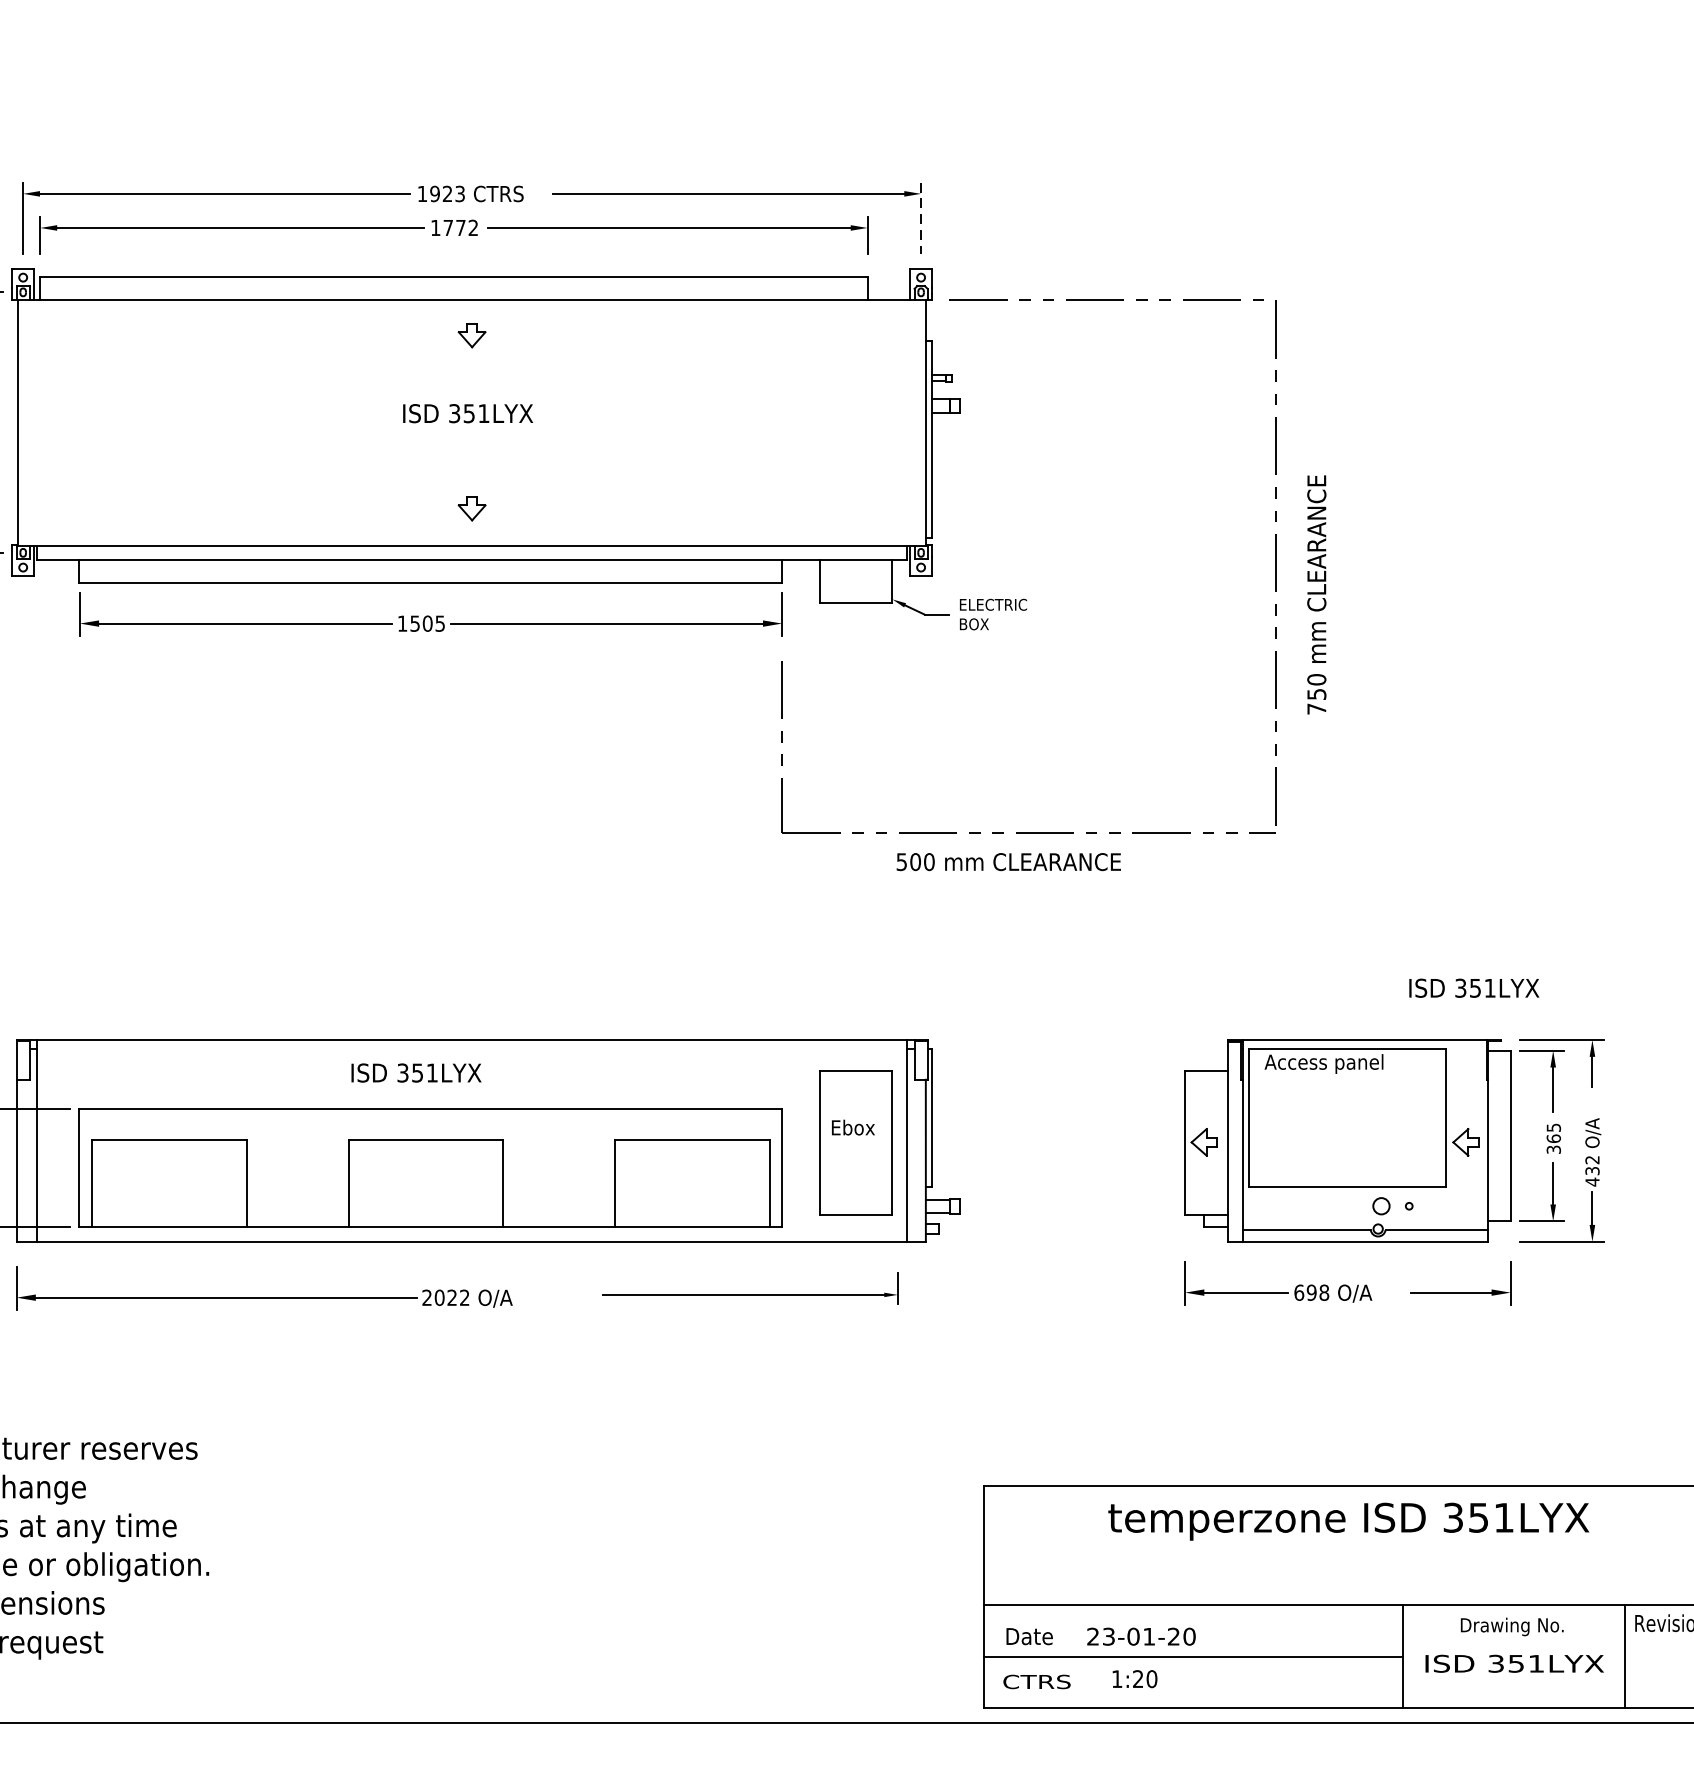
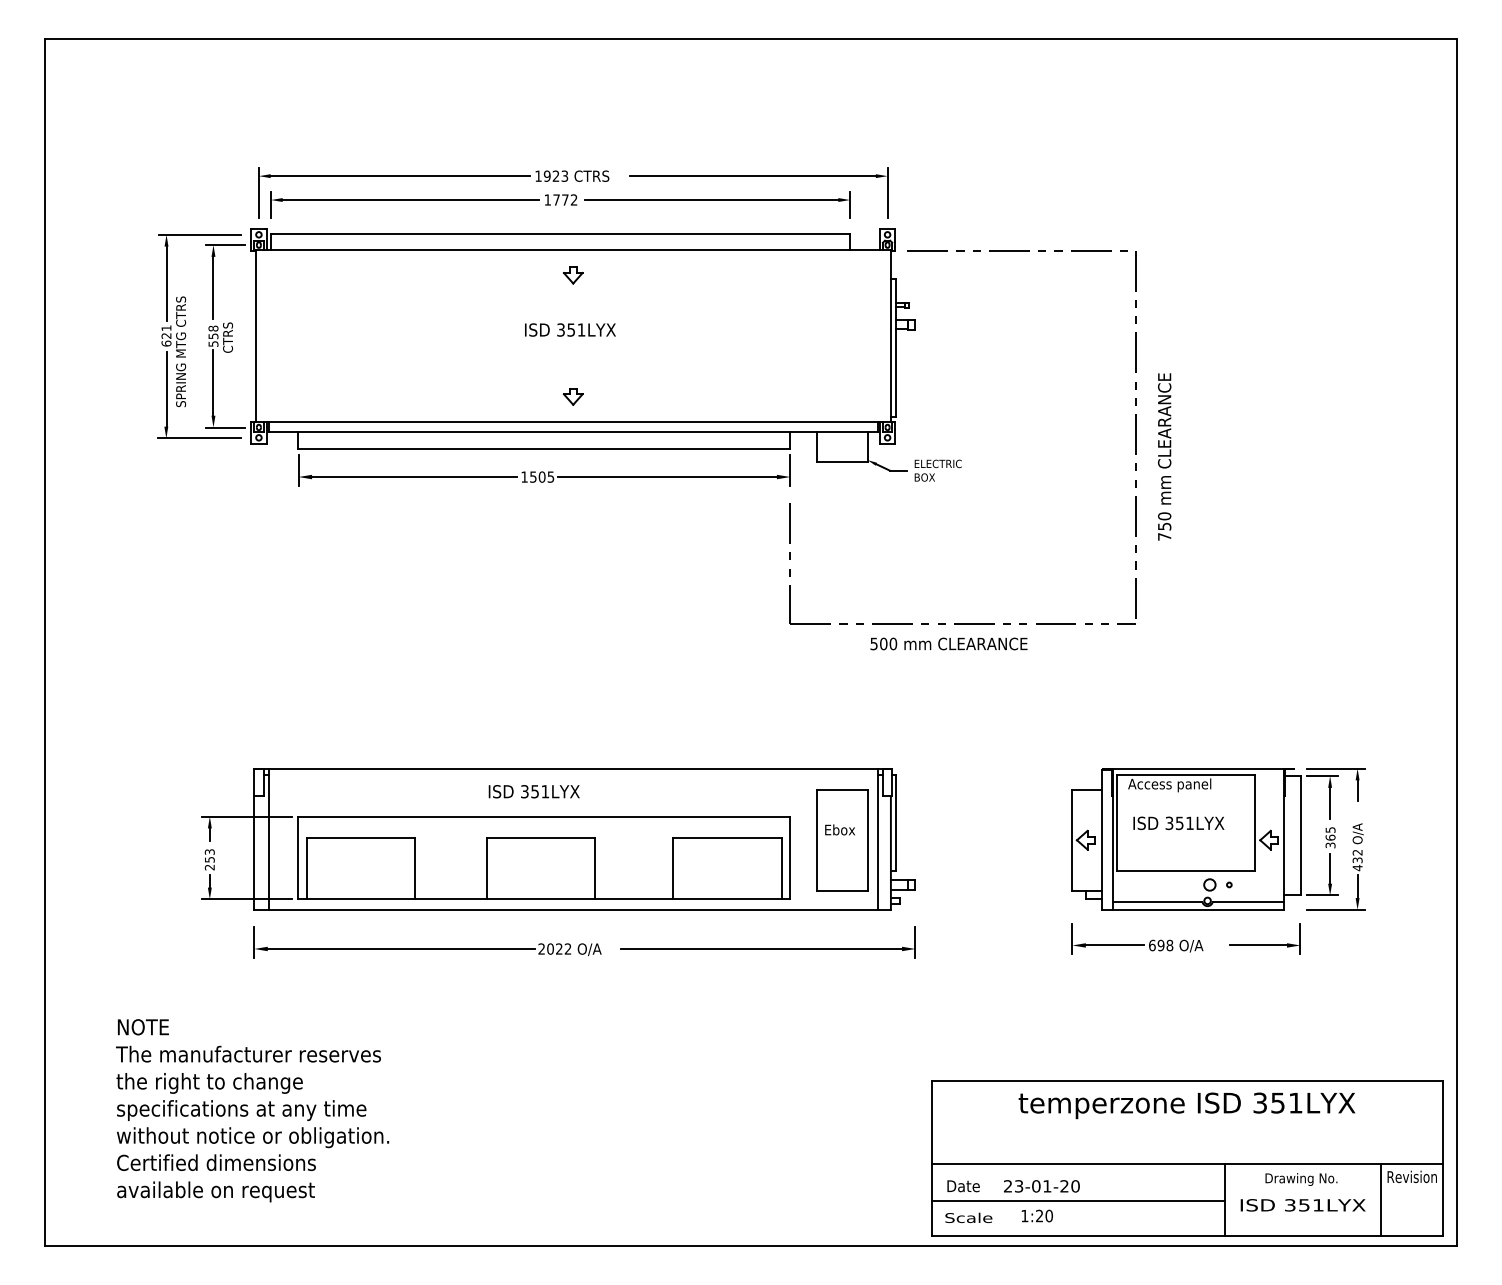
line: (920, 218) -> (887, 193), dashed -> solid
text: (1473, 988) -> (1178, 823), moved
part: (749, 1288) -> (767, 942), size x1.43
text: (1036, 1681) -> (968, 1217), CTRS -> Scale

